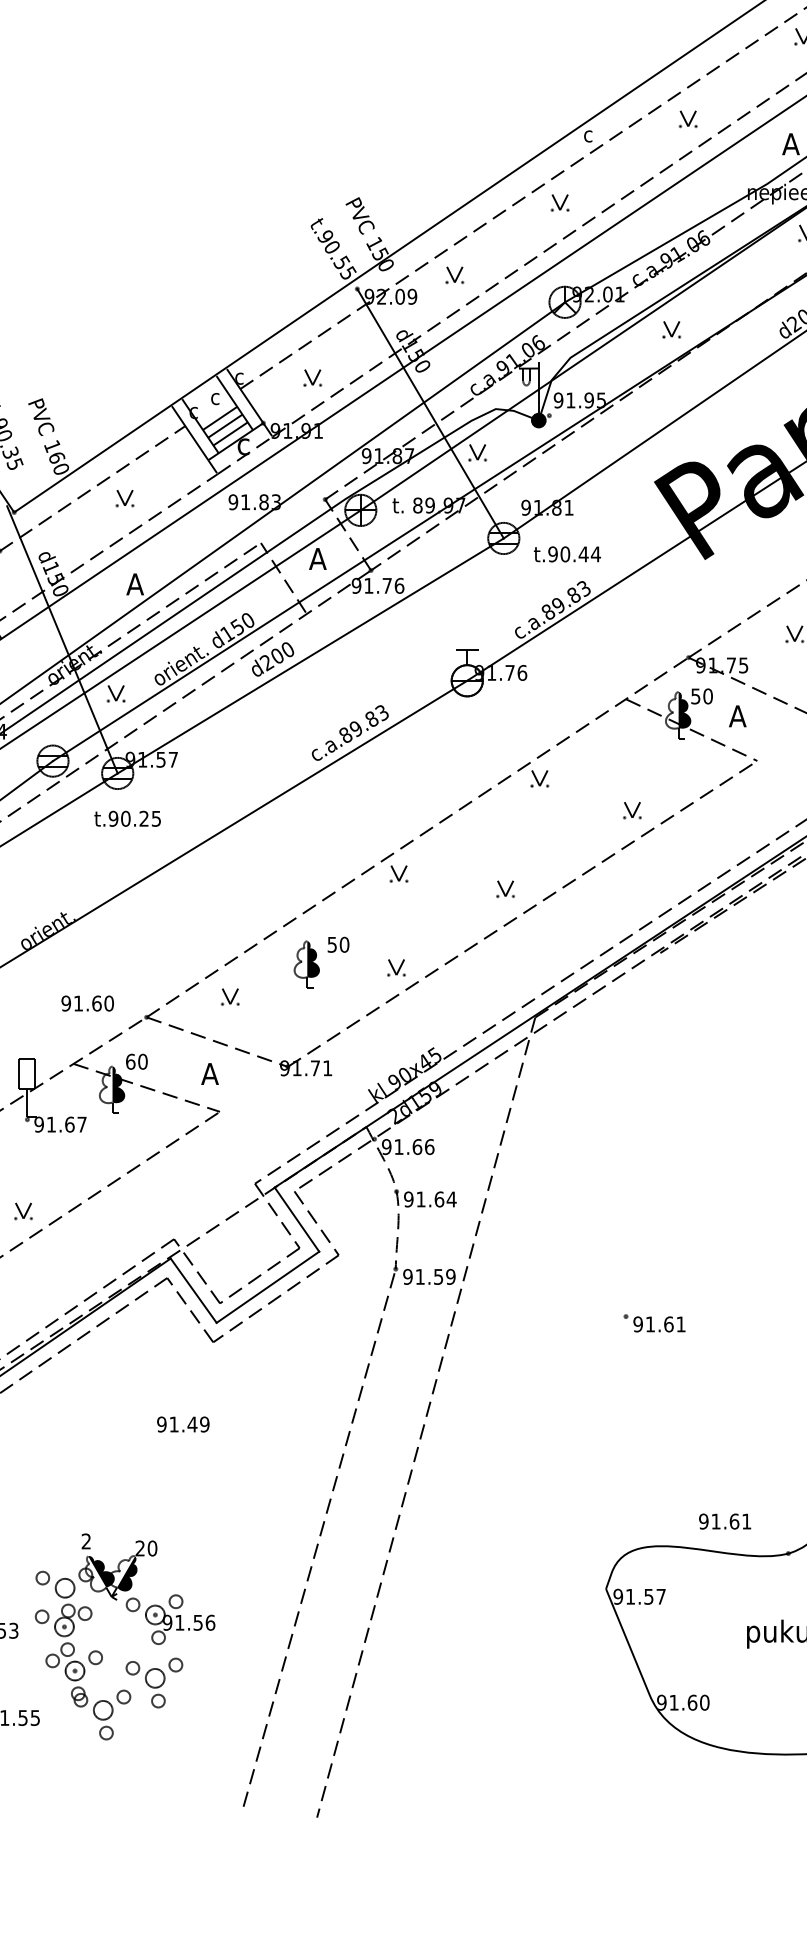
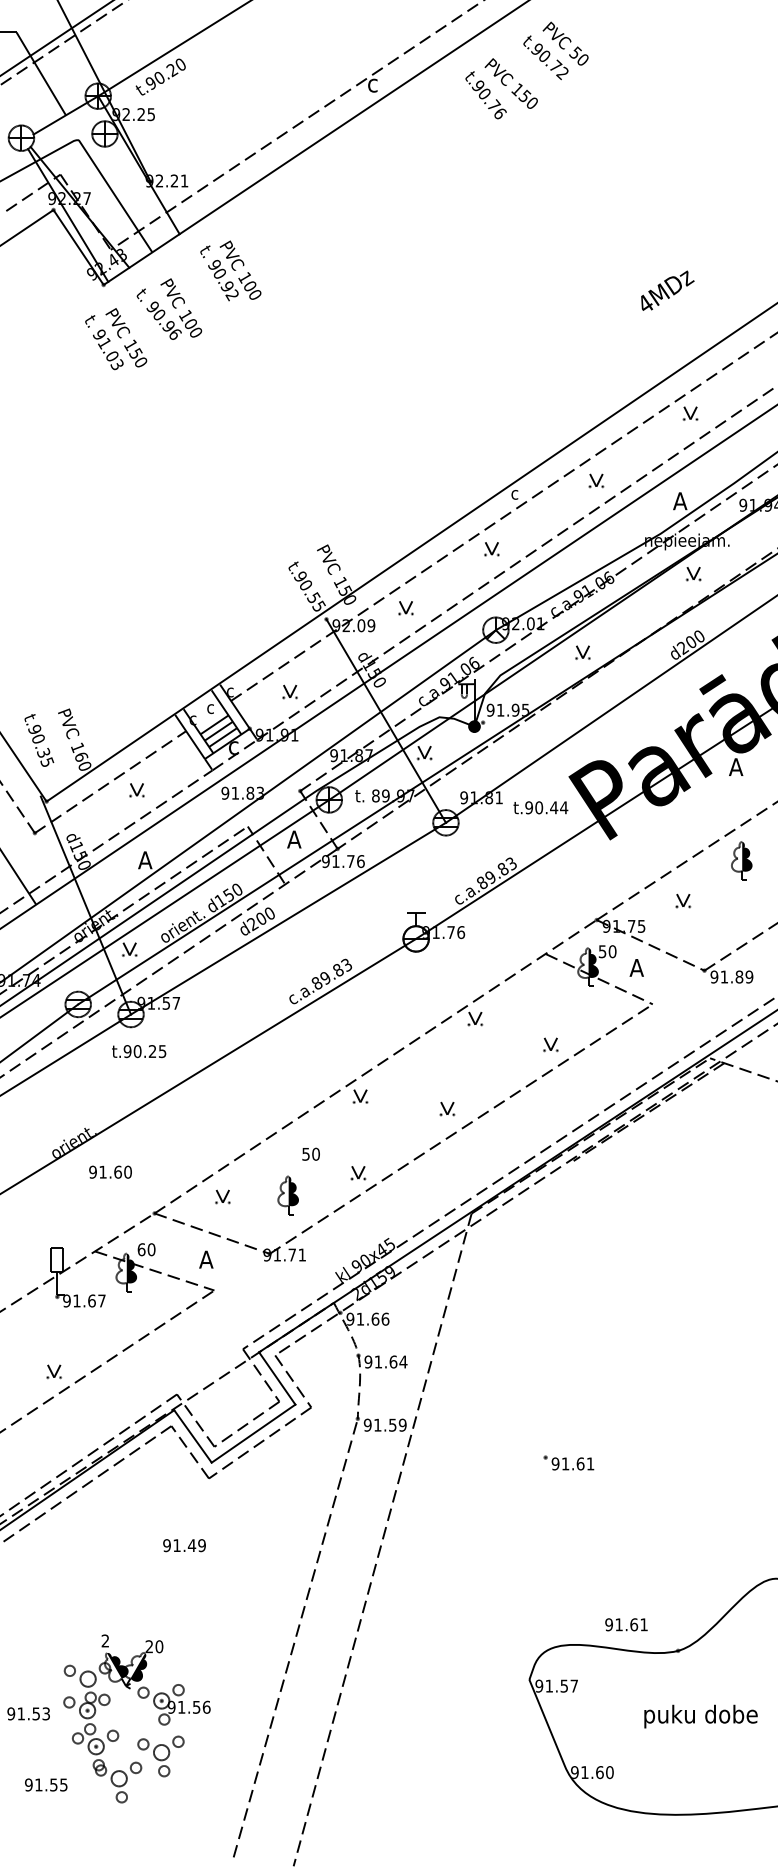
text: (566, 554) -> (540, 807), moved
part: (305, 964) -> (287, 1195), moved
text: (87, 1002) -> (110, 1171), moved

